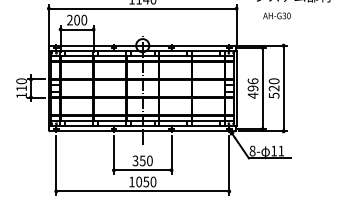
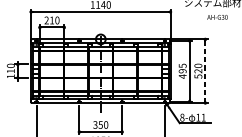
text: (276, 15) -> (217, 17), moved
text: (76, 19) -> (51, 20), 200 -> 210
text: (252, 81) -> (182, 66), 496 -> 495
line: (283, 88) -> (205, 71), solid -> dashed

